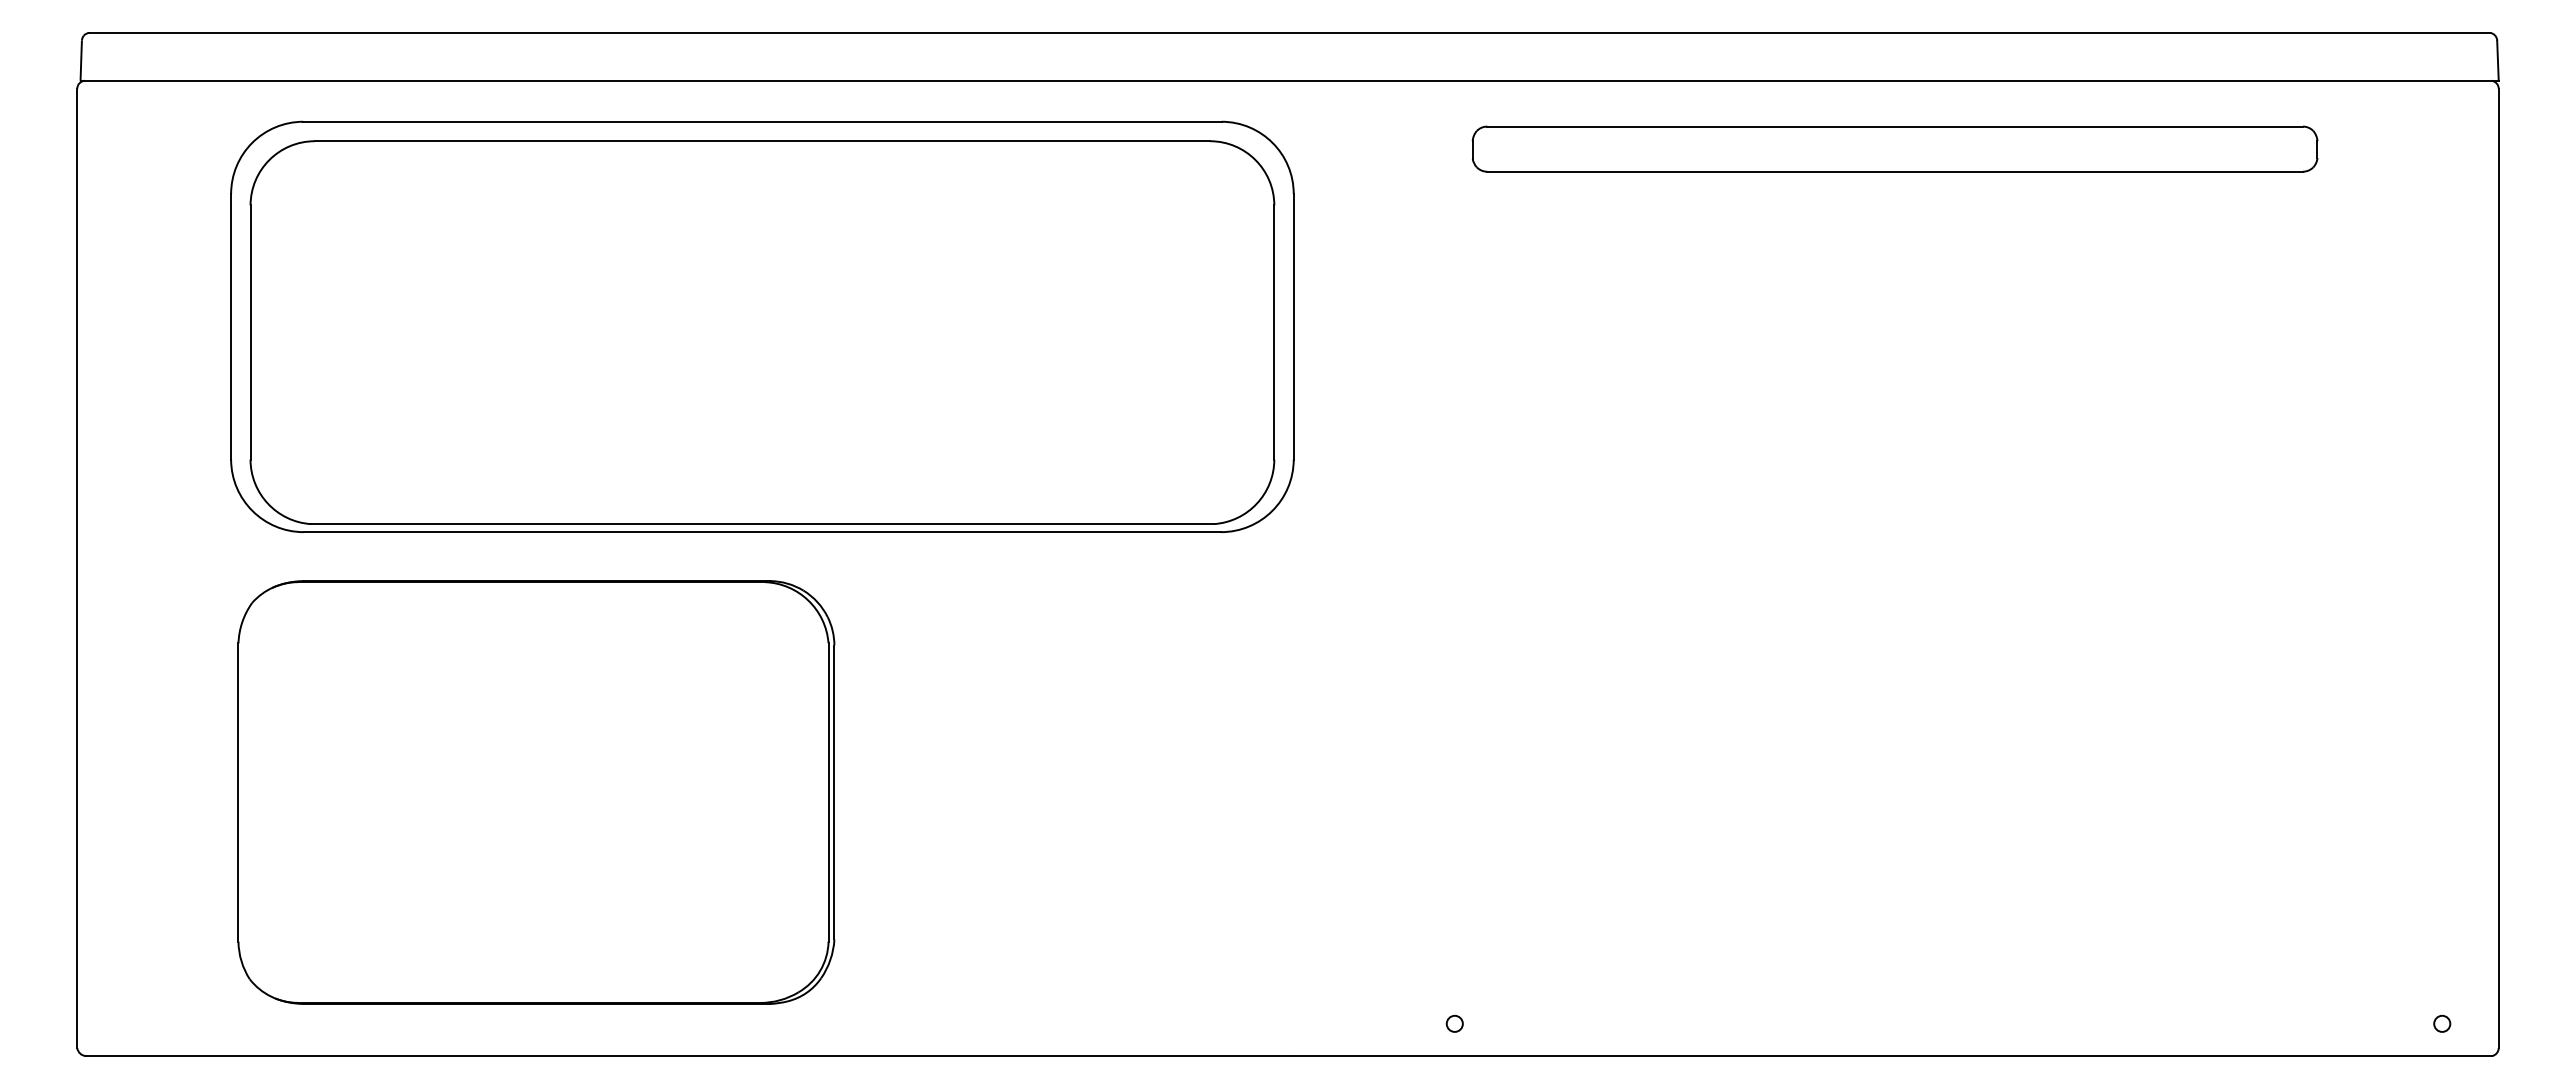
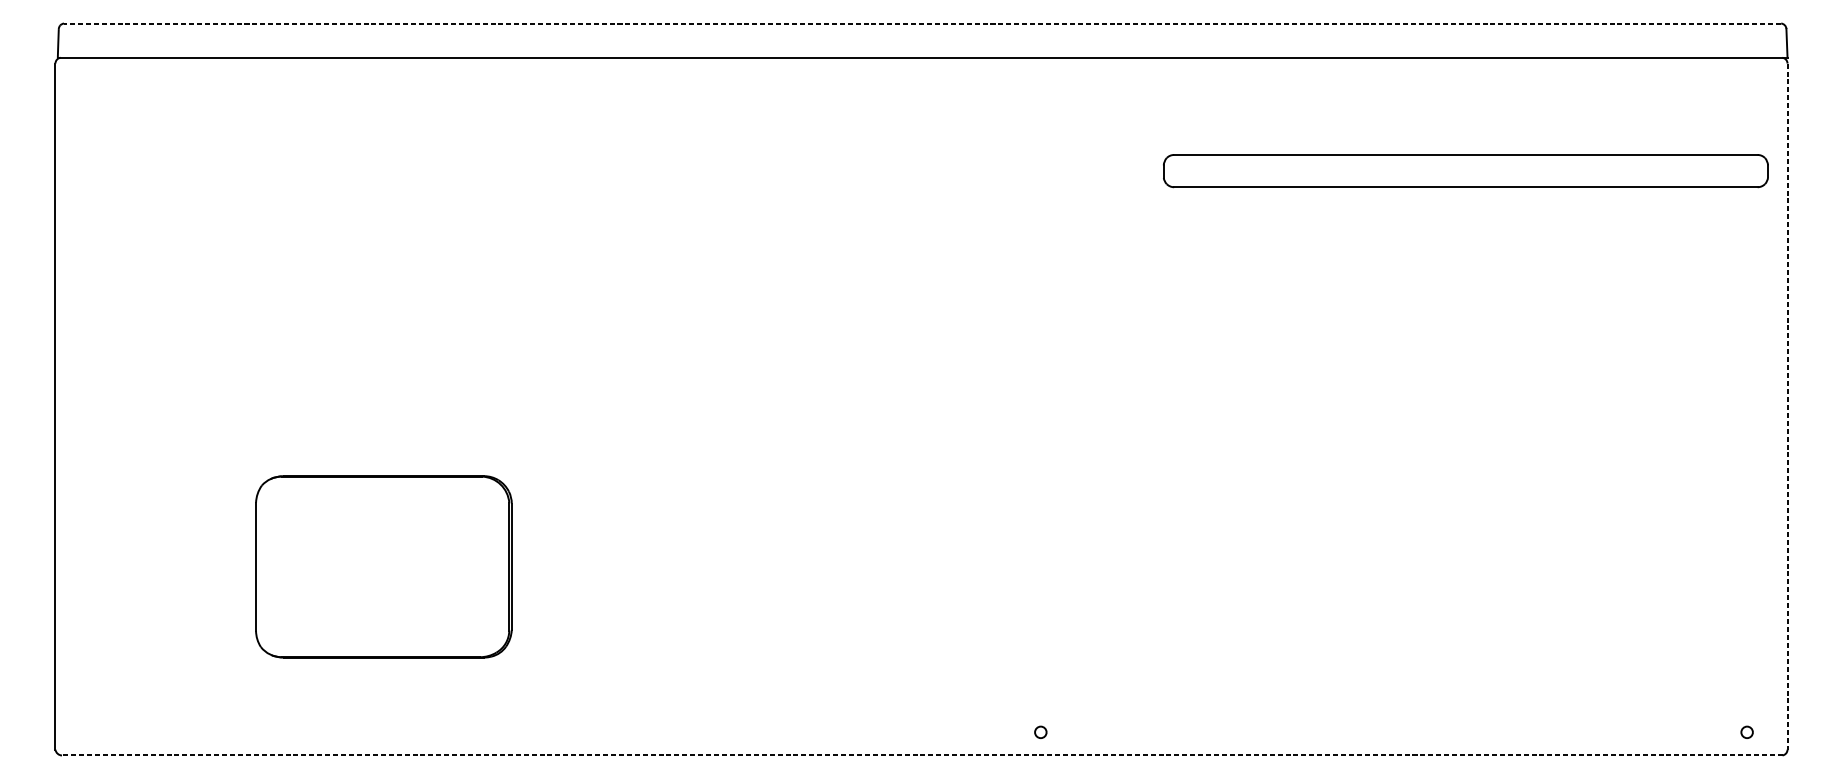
line: (1289, 32) -> (922, 23), solid -> dashed
part: (1894, 148) -> (1465, 170), moved
part: (762, 326) -> (545, 233), removed
line: (2498, 568) -> (1787, 406), solid -> dashed
part: (536, 792) -> (383, 566), size x0.6
line: (1289, 1056) -> (922, 755), solid -> dashed

